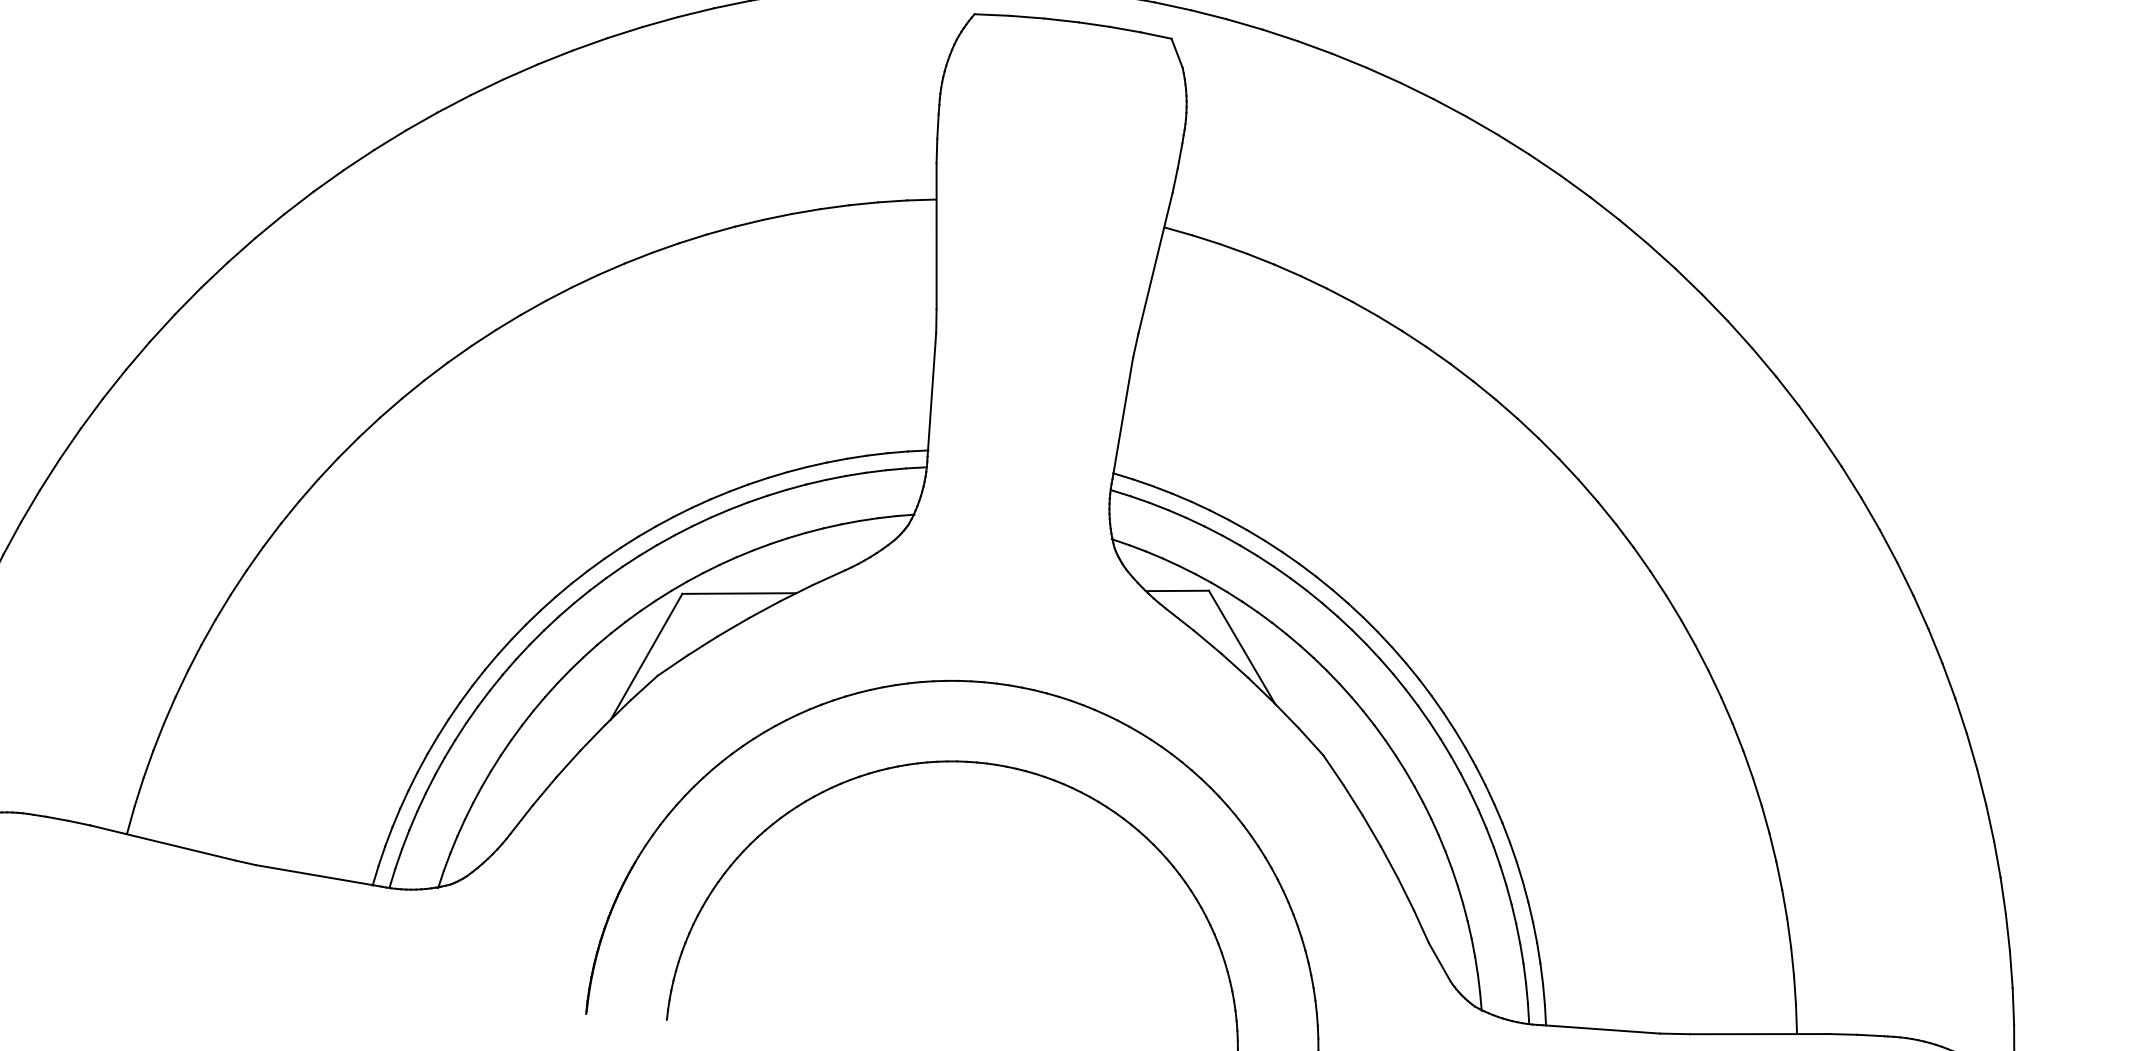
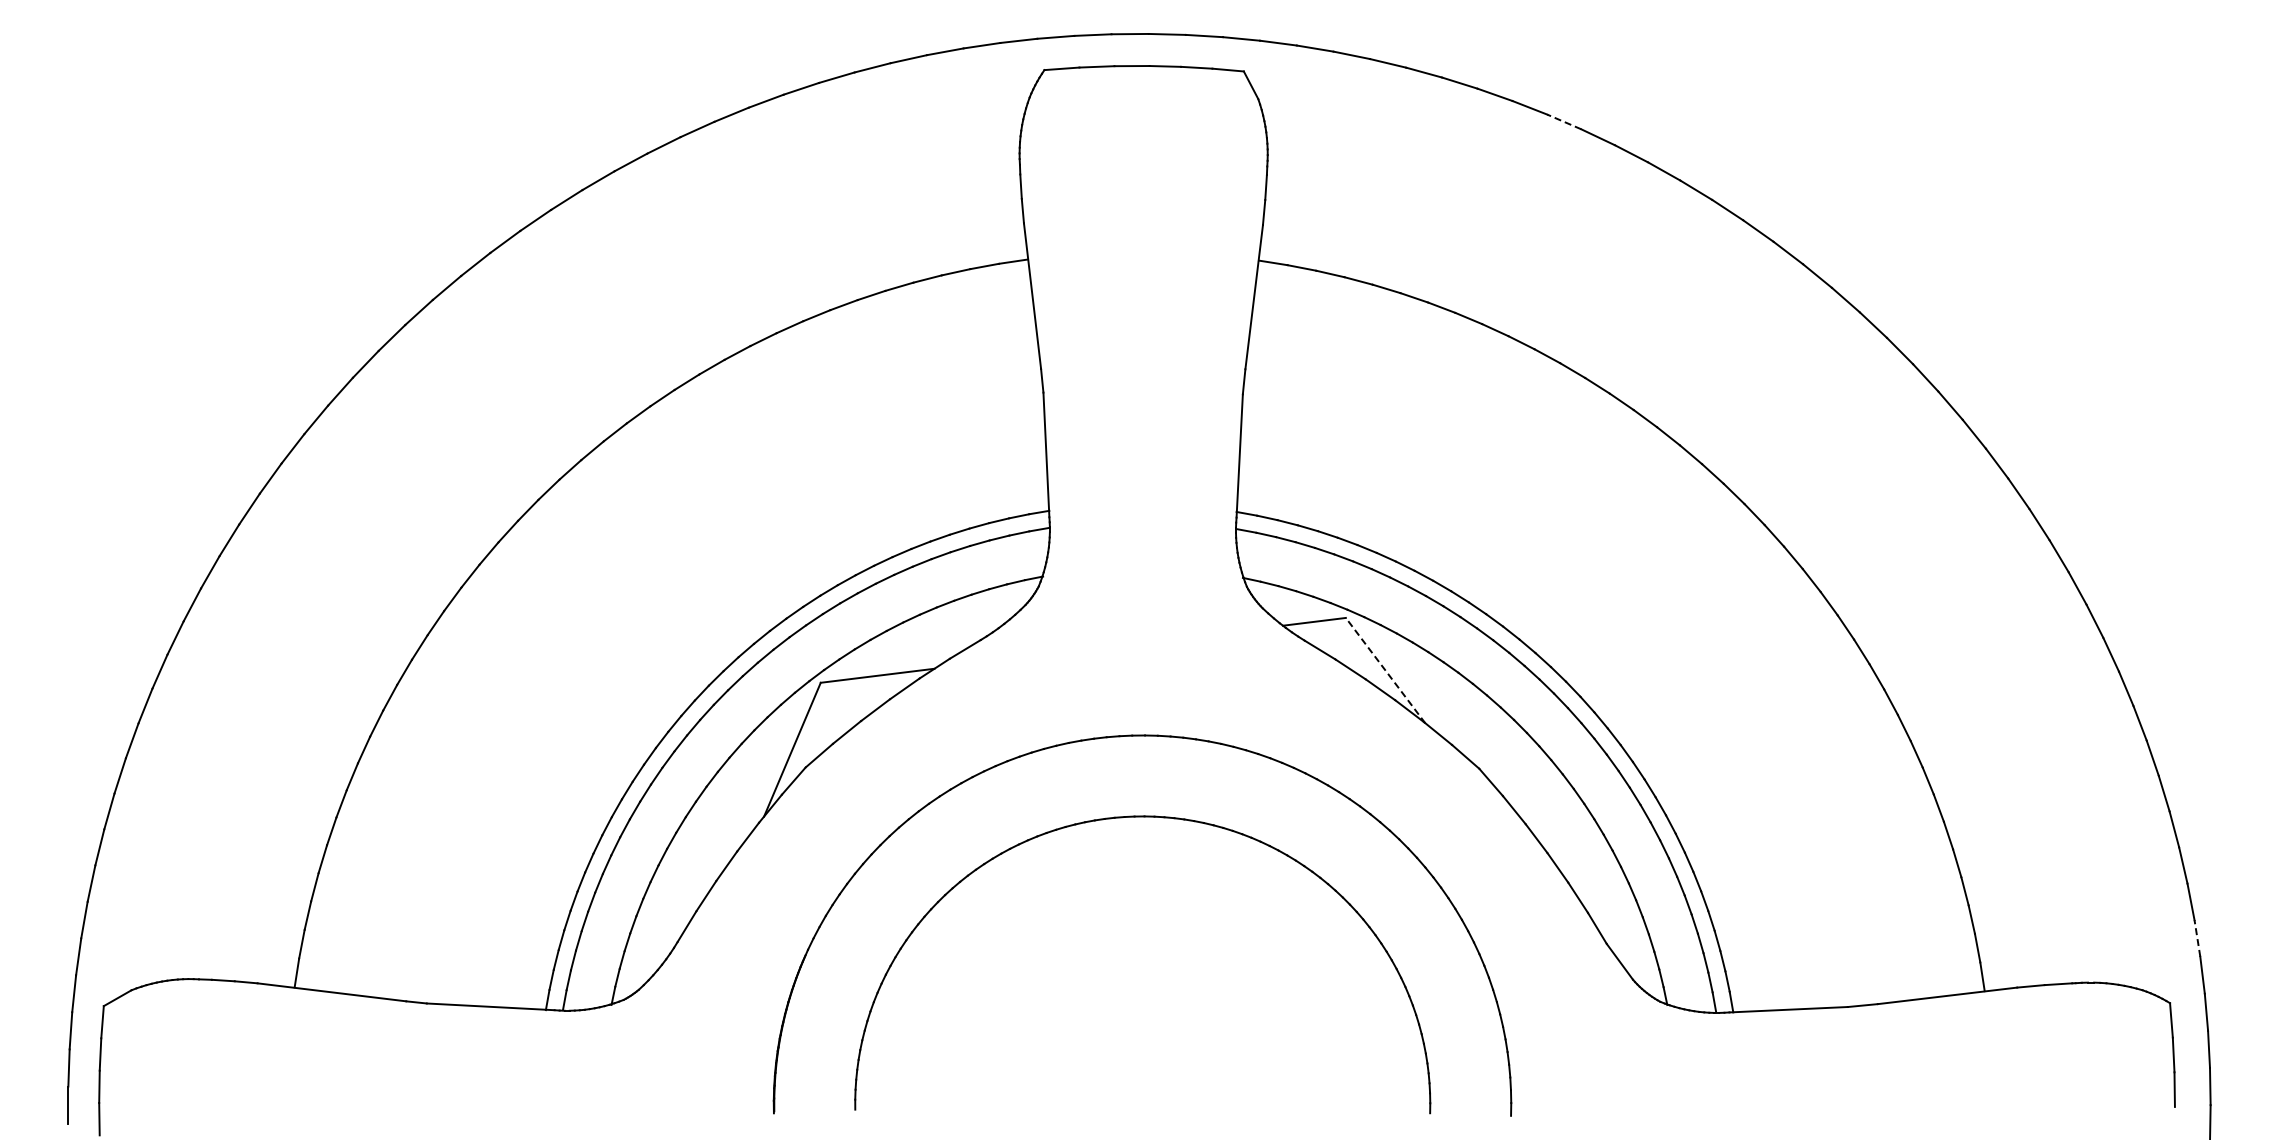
line: (1482, 125) -> (1564, 121), solid -> dashed
line: (1242, 647) -> (1385, 670), solid -> dashed
line: (2013, 1006) -> (2197, 938), solid -> dashed

